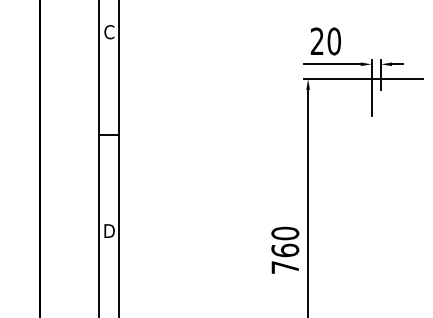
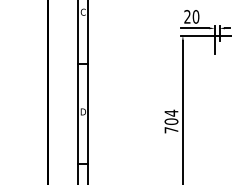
text: (285, 240) -> (171, 116), 760 -> 704

